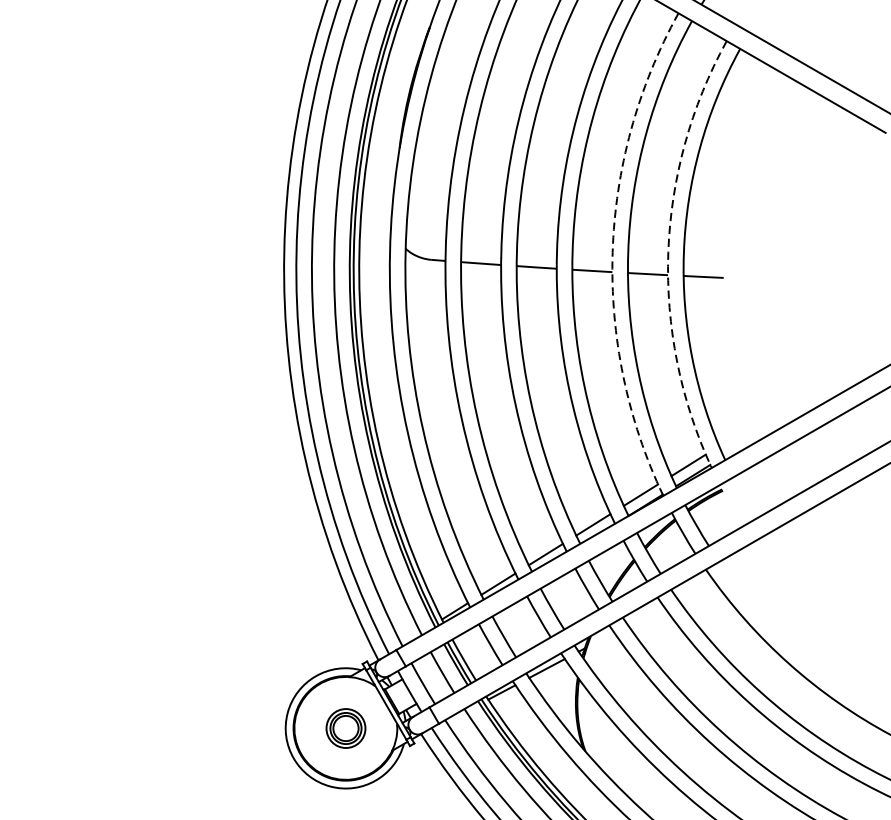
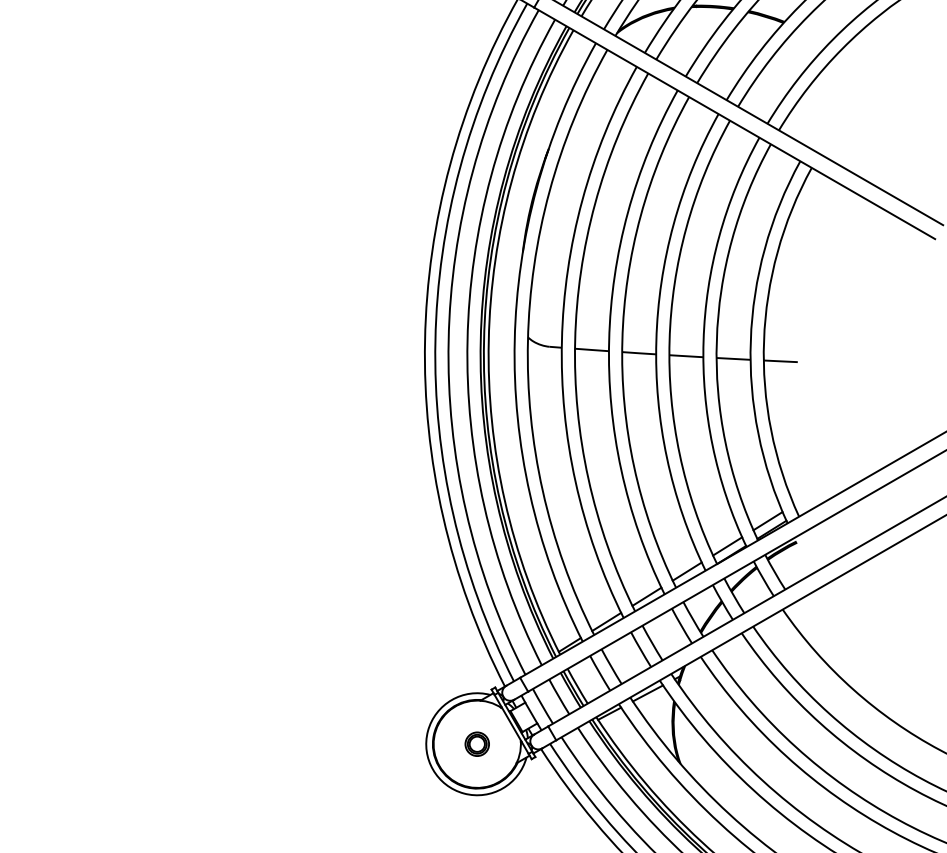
arc: (612, 252) -> (703, 340), dashed -> solid
arc: (667, 252) -> (750, 340), dashed -> solid
part: (344, 727) -> (476, 743), size x0.71

